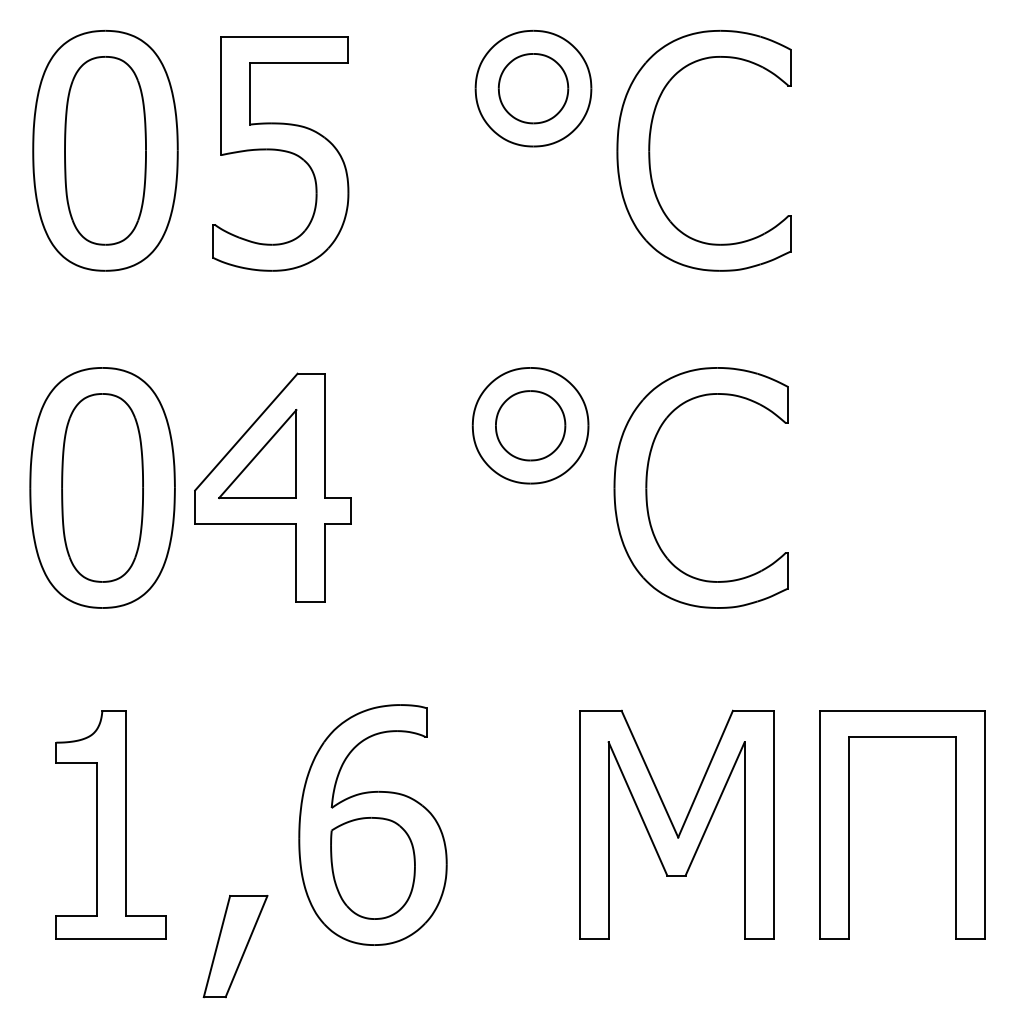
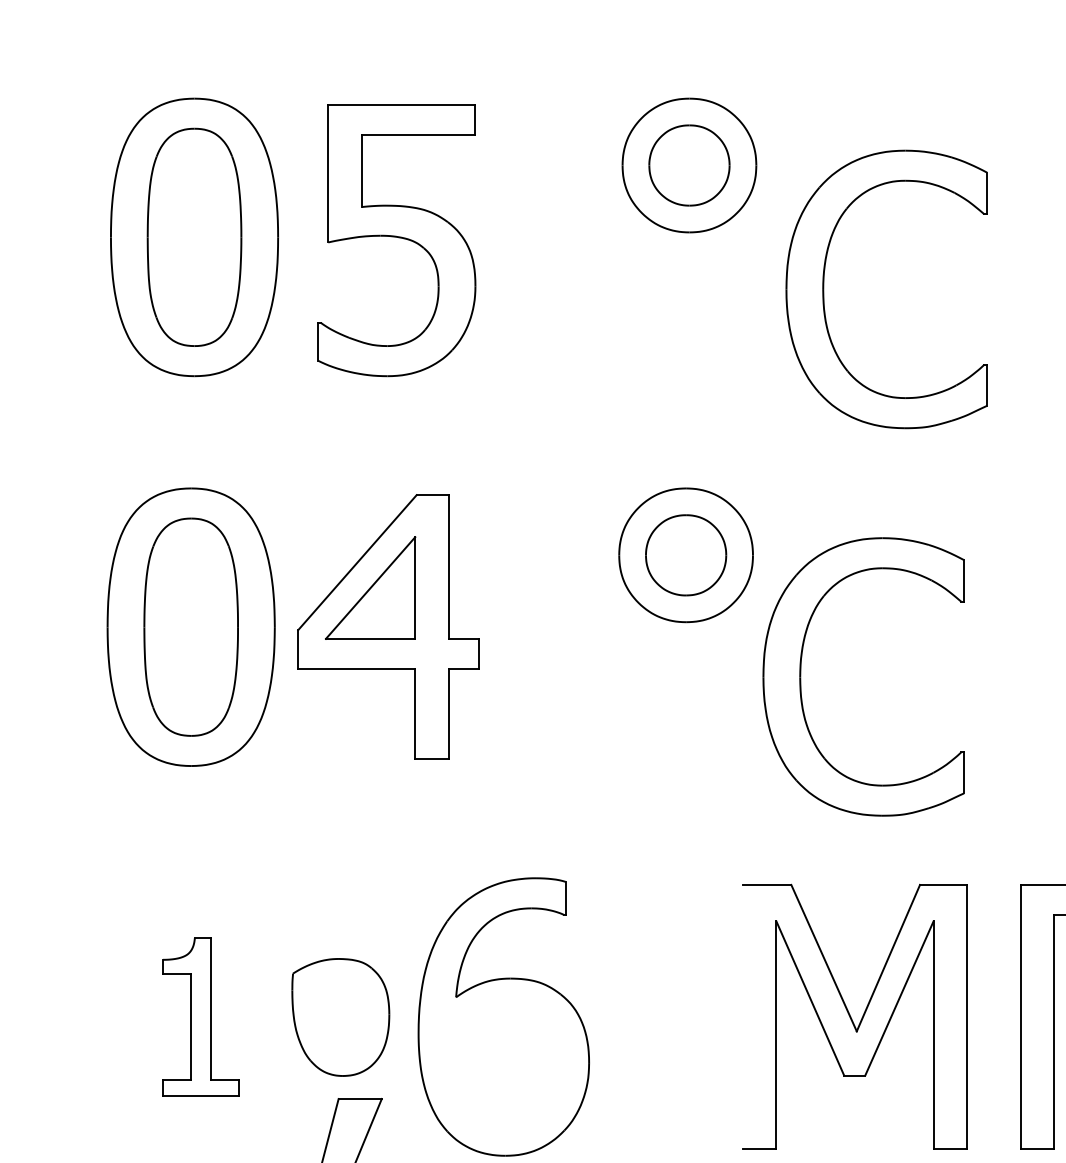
part: (650, 150) -> (824, 289), moved
part: (647, 487) -> (801, 676), moved
part: (110, 824) -> (200, 1016), size x0.6
line: (579, 824) -> (742, 1016), removed
part: (372, 868) -> (340, 1017), moved

